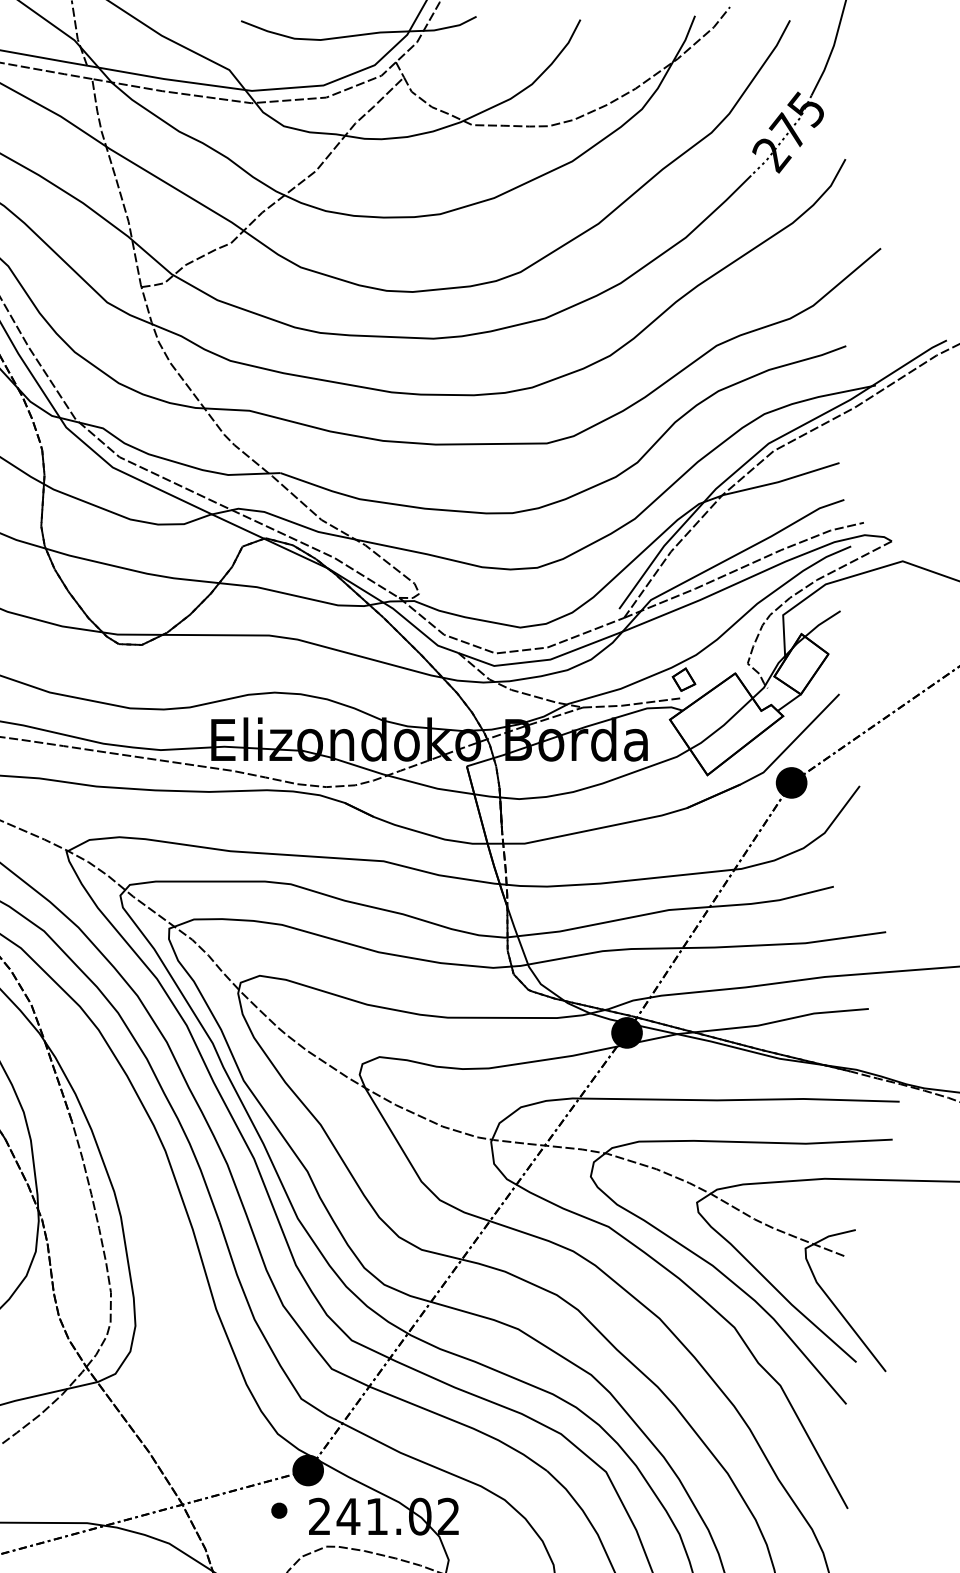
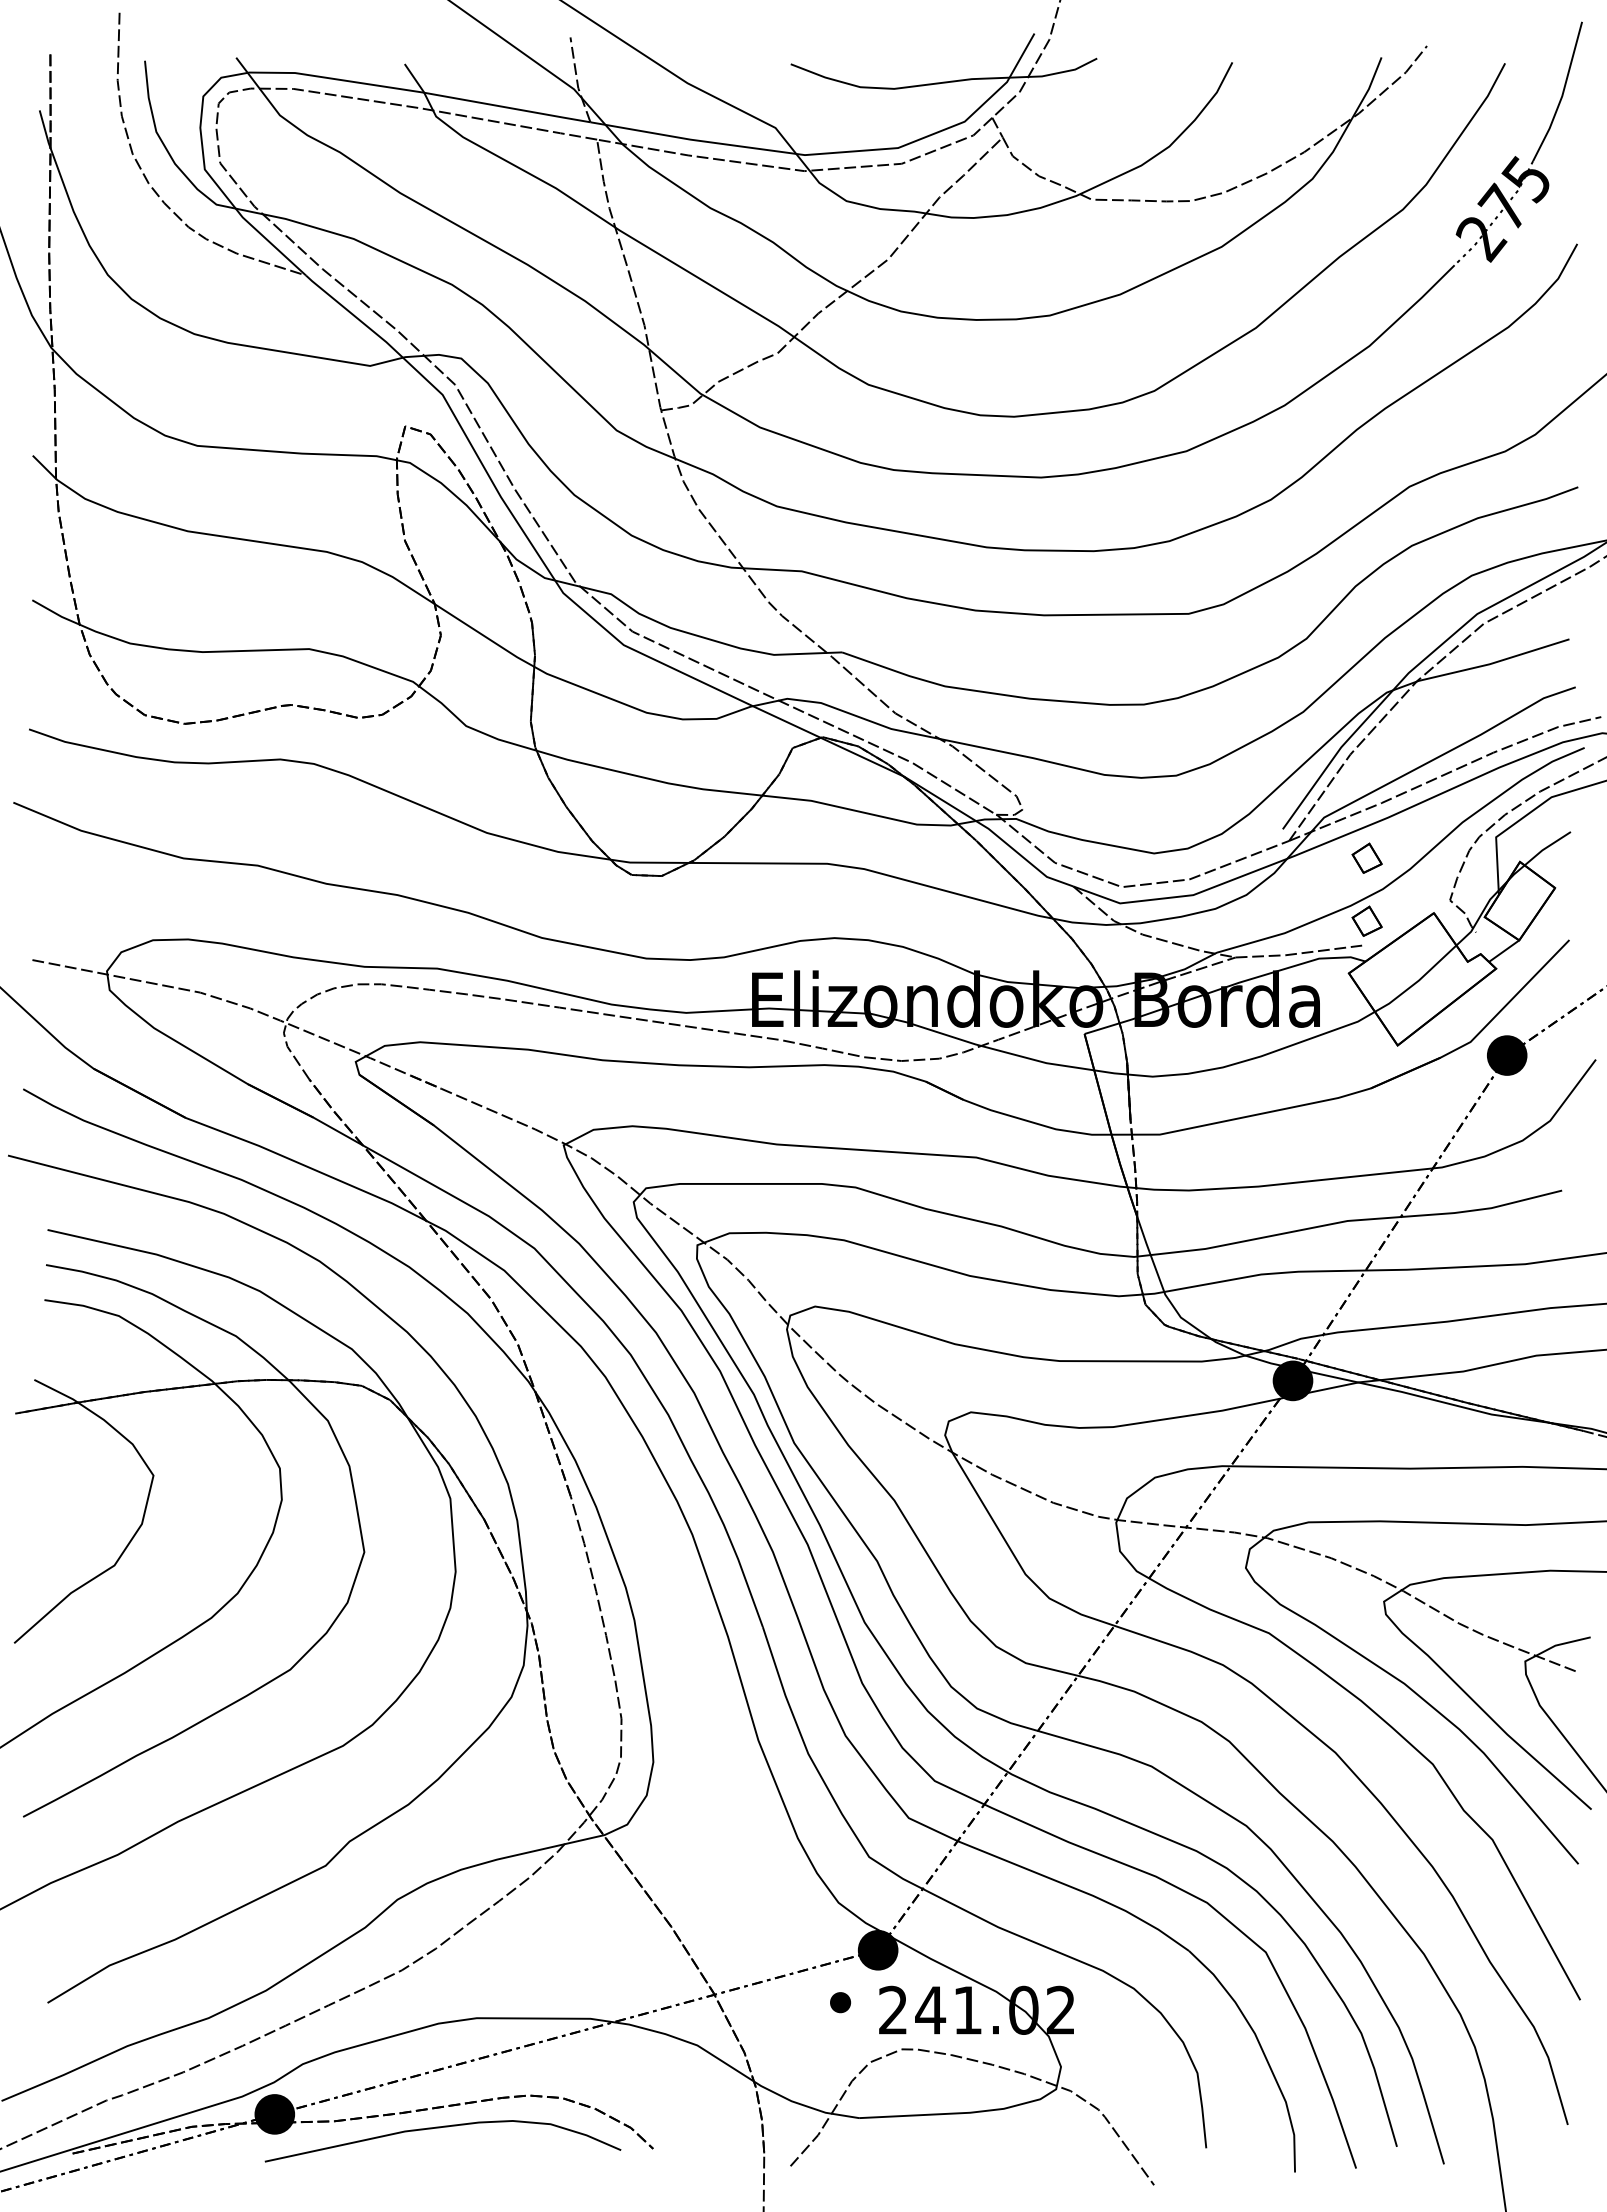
part: (683, 630) -> (1366, 857), added

